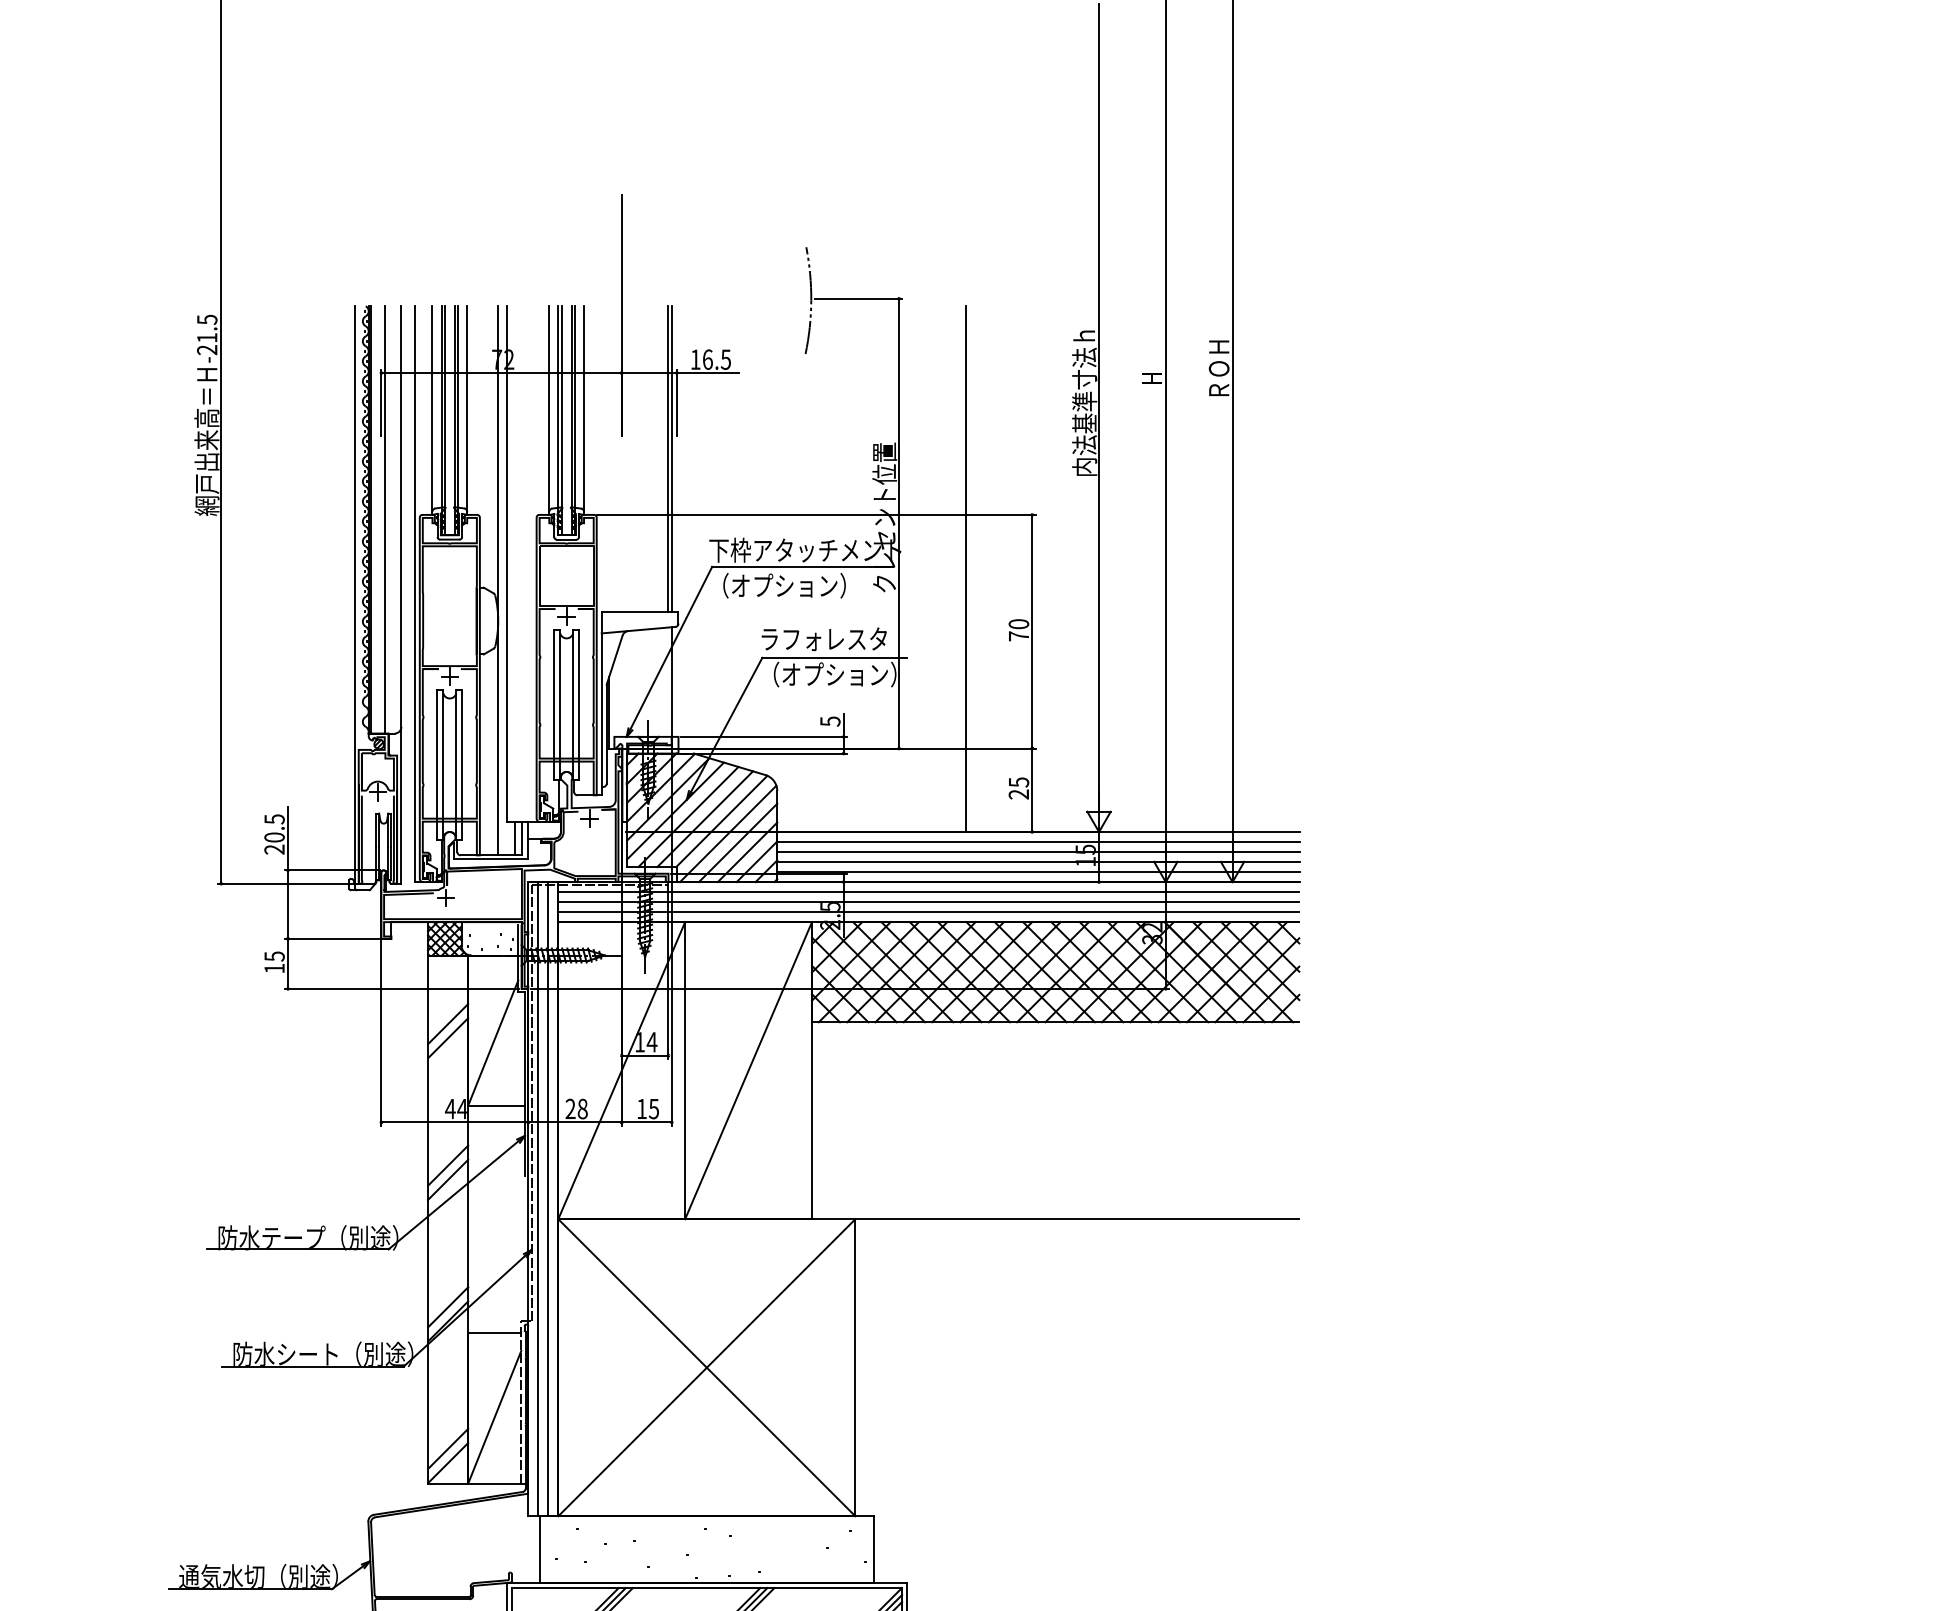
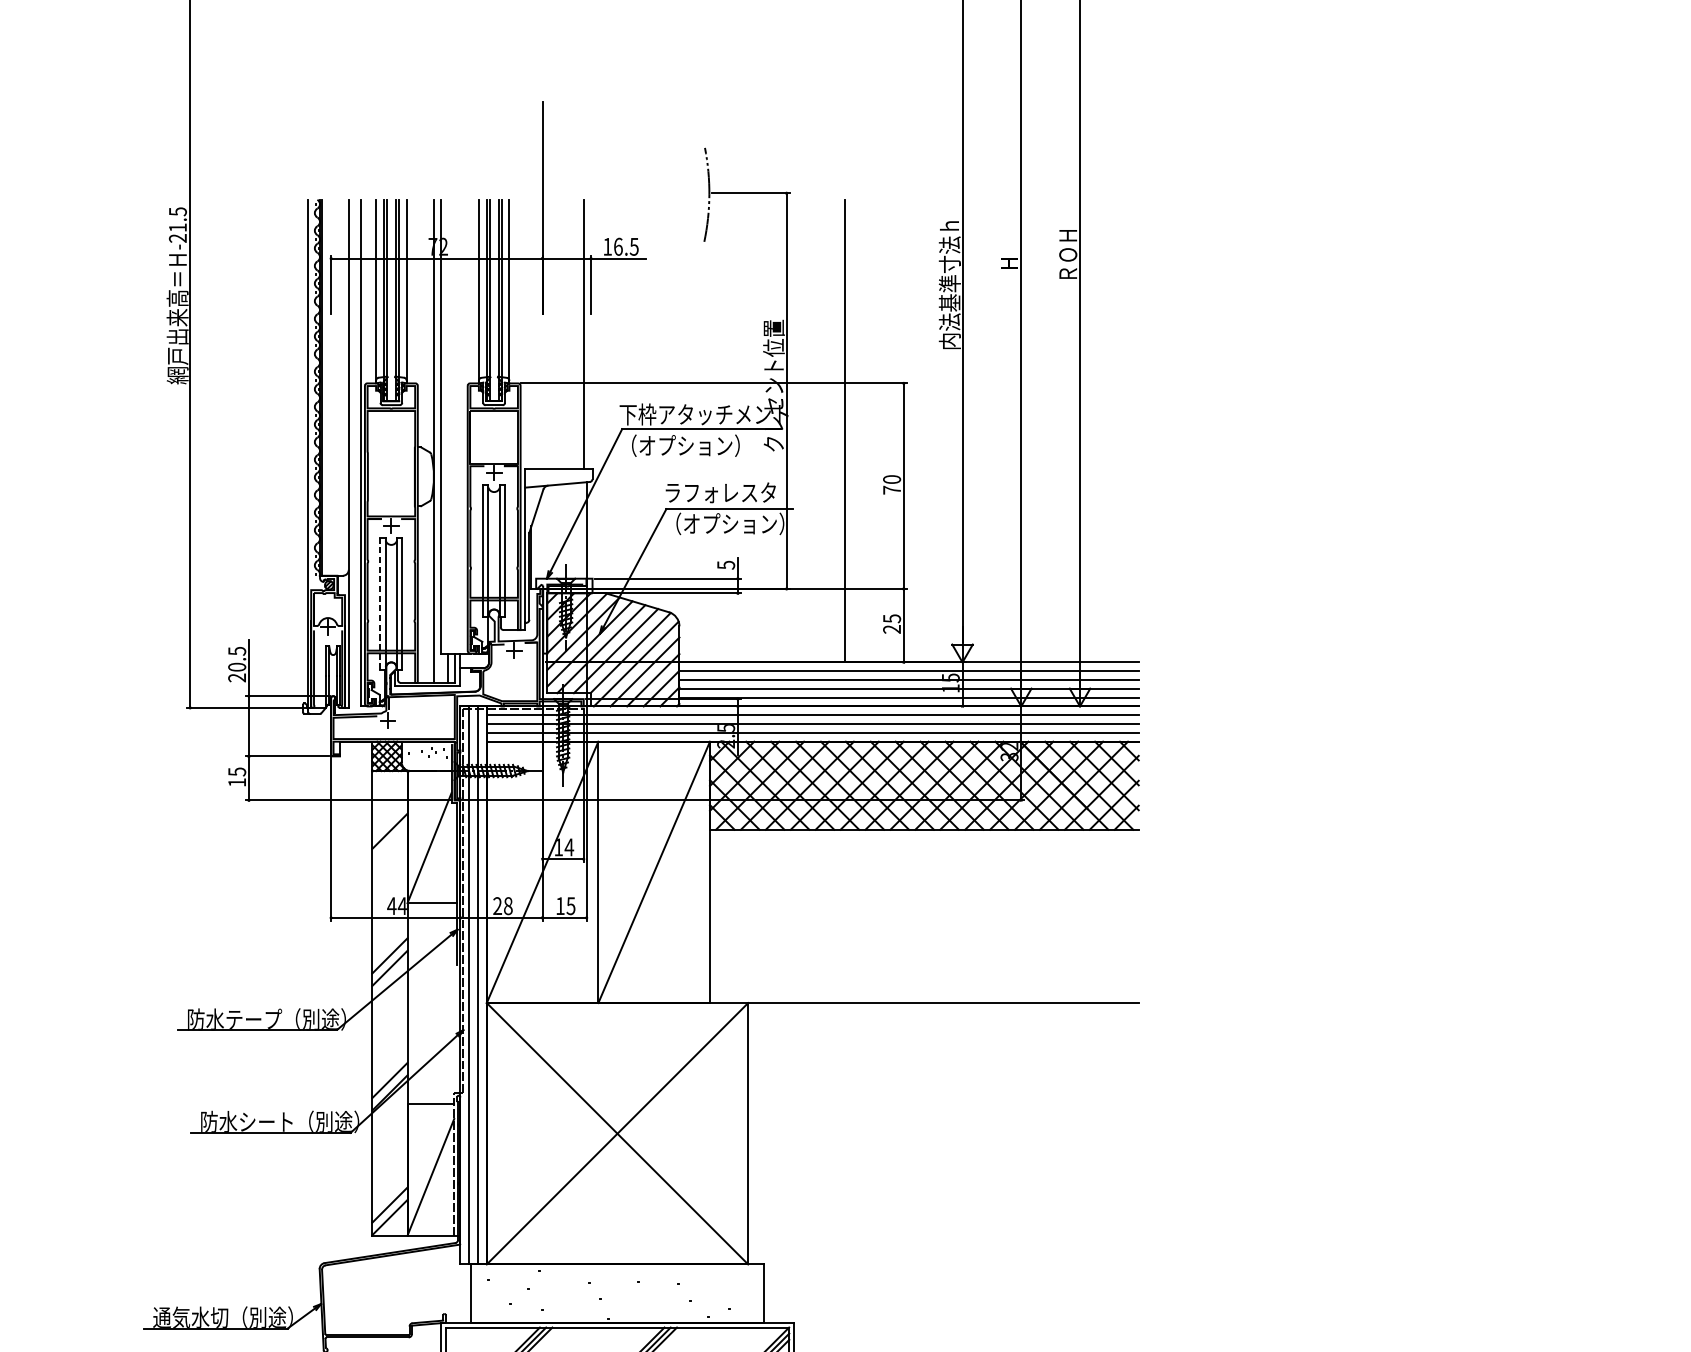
line: (671, 458) -> (586, 333), removed
line: (385, 519) -> (334, 387), removed
line: (437, 765) -> (380, 603), solid -> dashed
line: (448, 1038) -> (390, 844), removed

